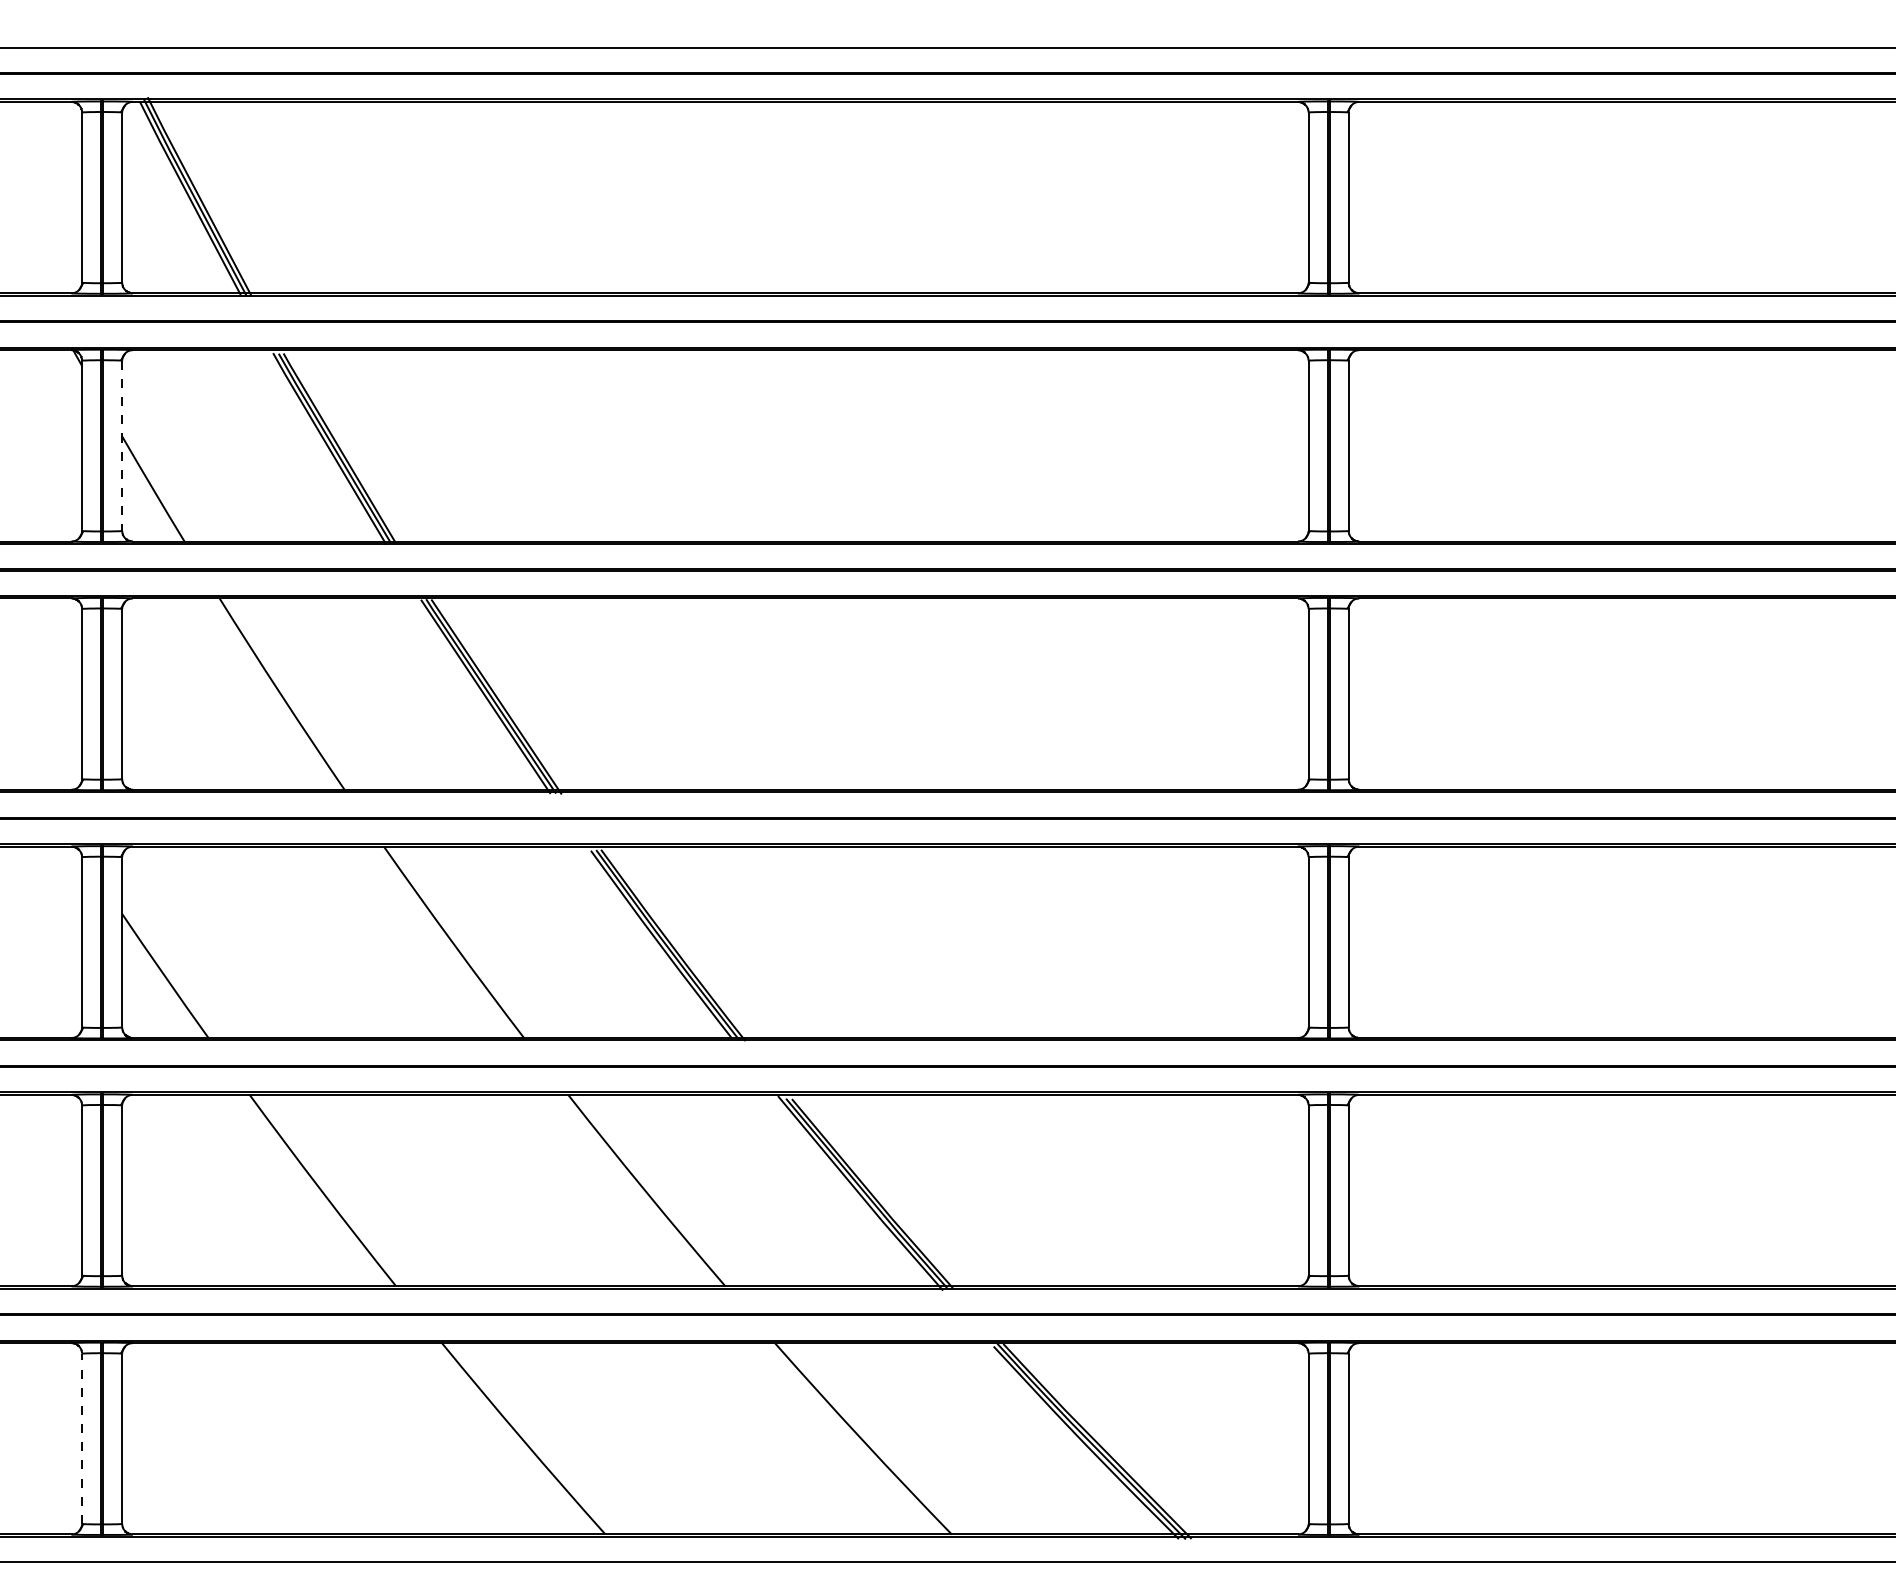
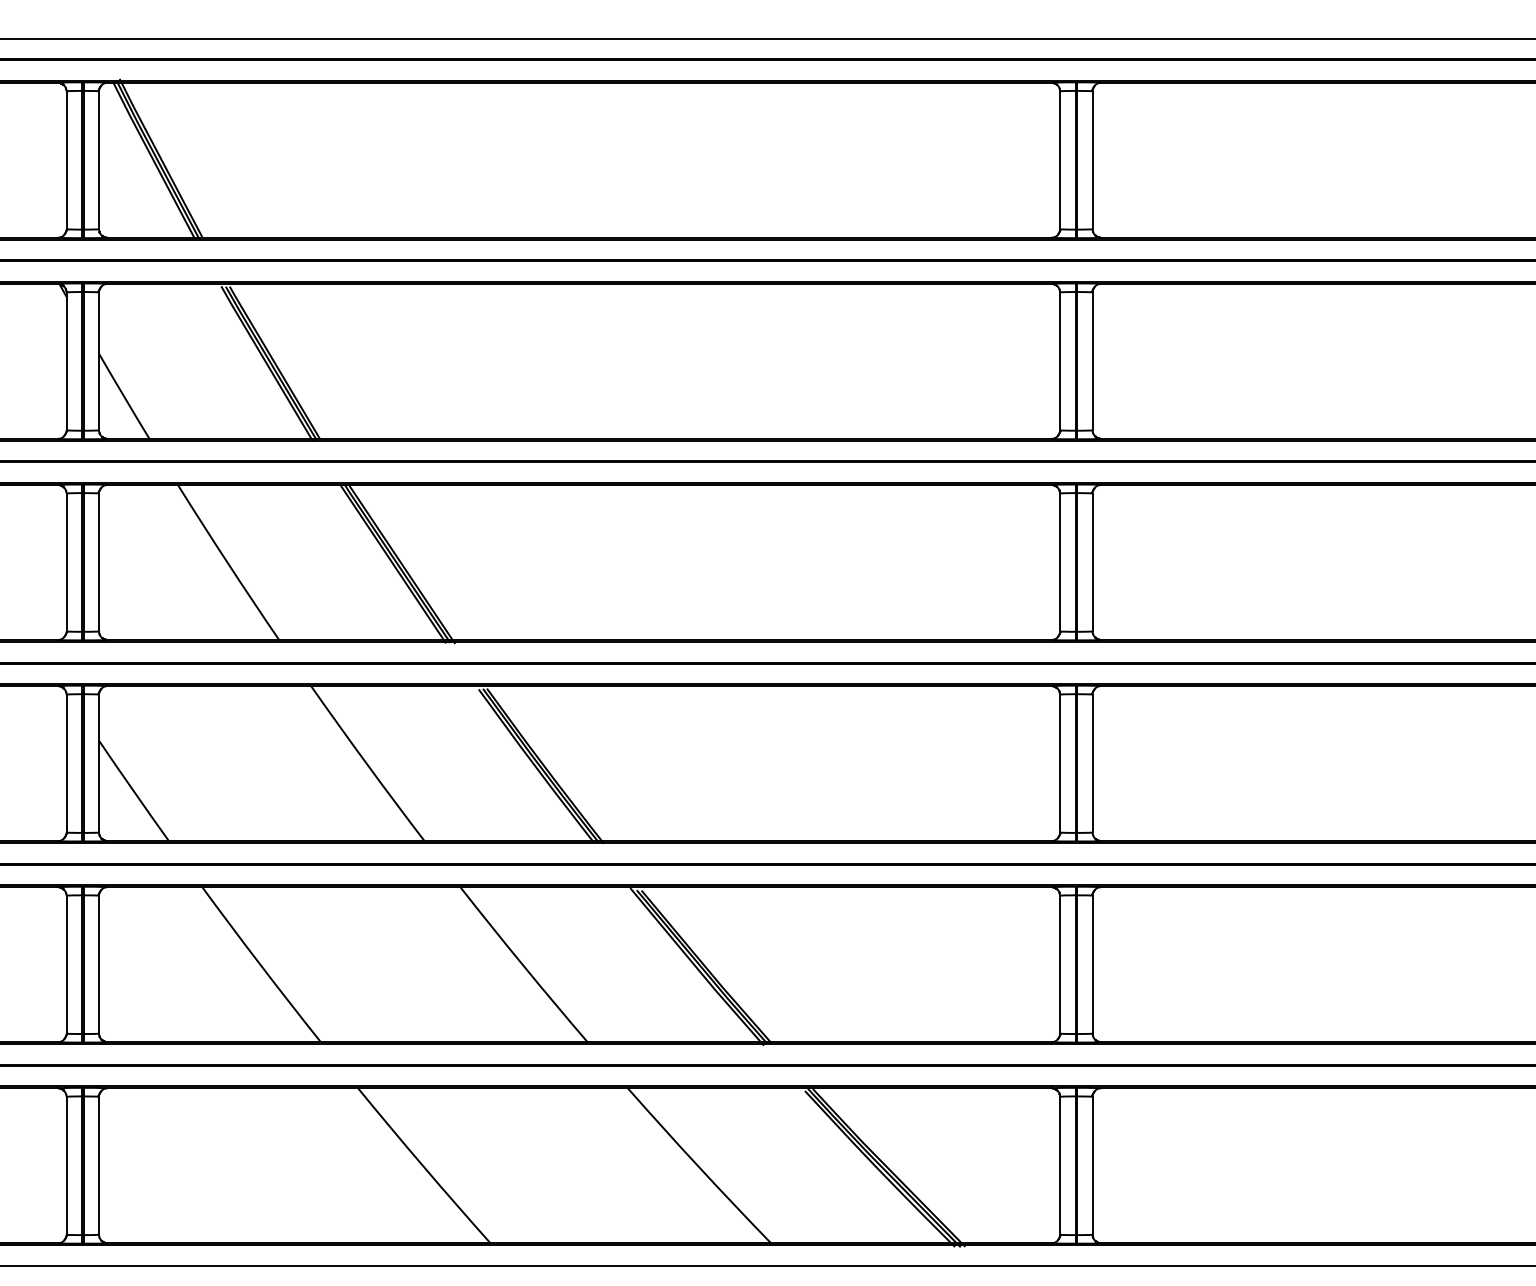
line: (122, 446) -> (99, 361), dashed -> solid
line: (82, 1438) -> (66, 1165), dashed -> solid

